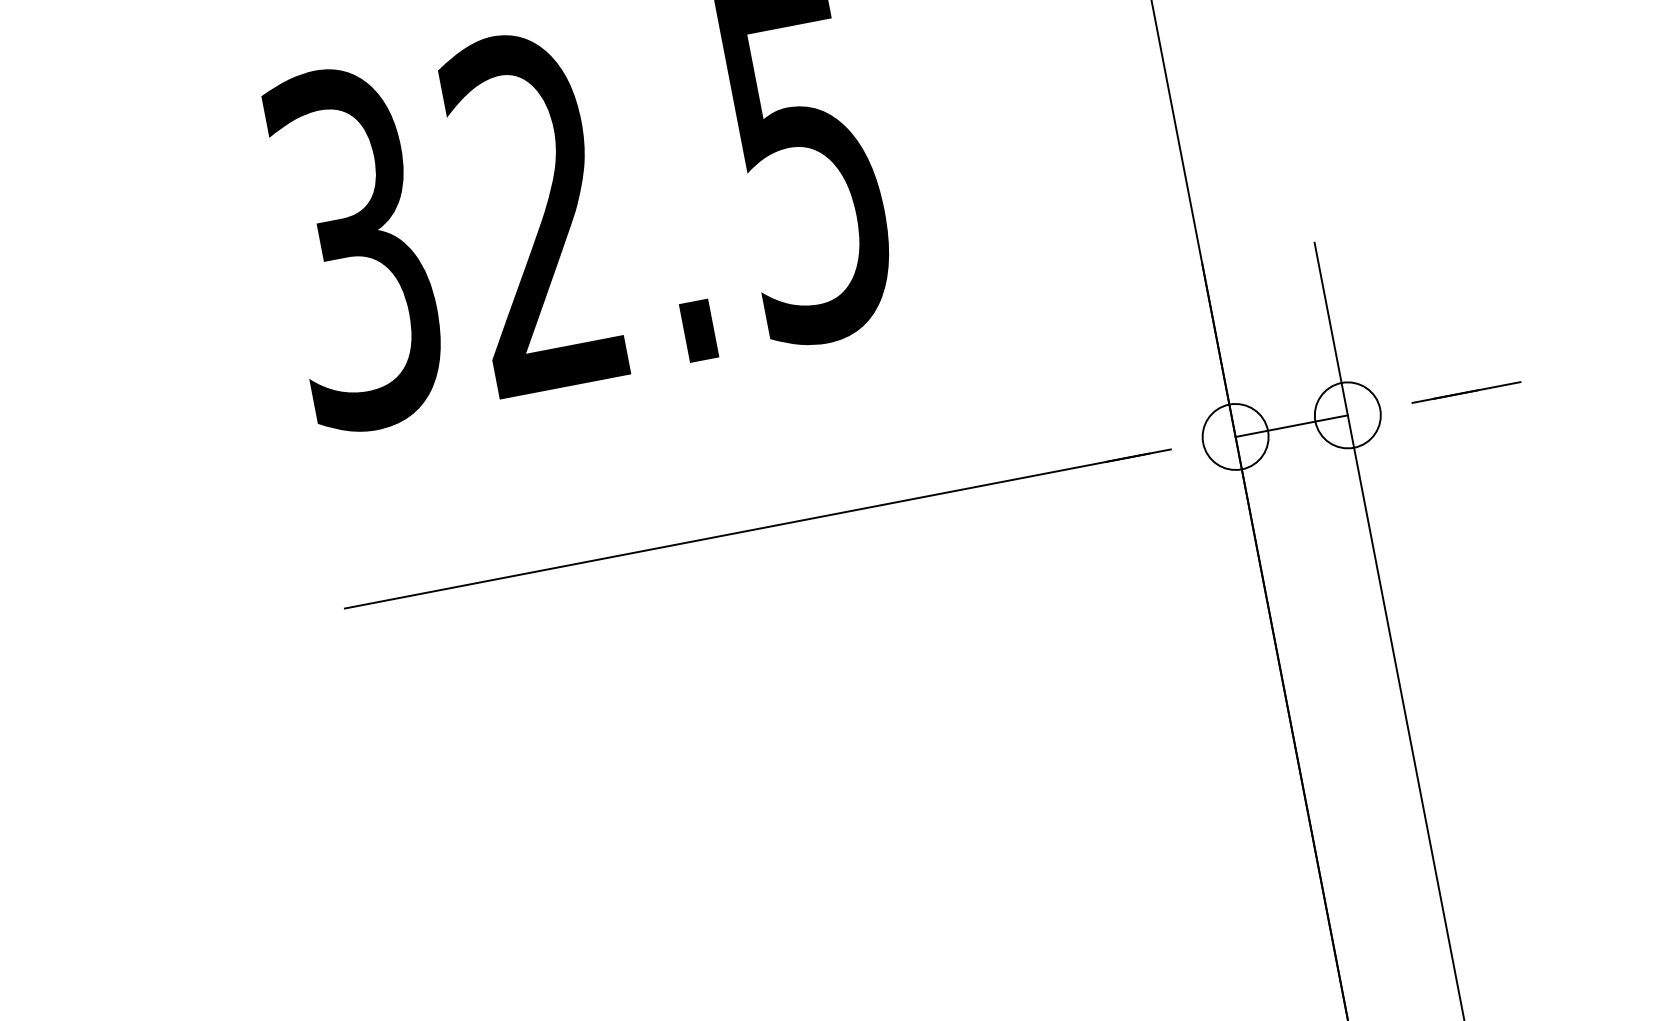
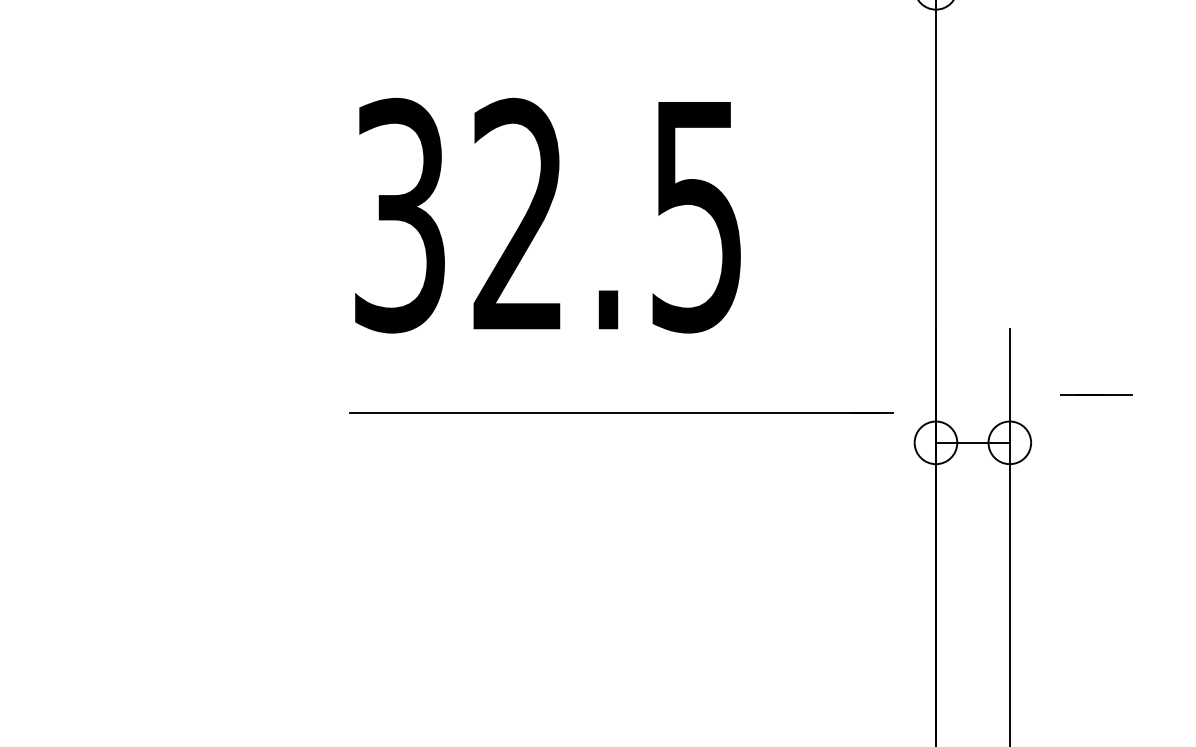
line: (1465, 392) -> (1096, 394), moved
line: (757, 528) -> (621, 412), moved

